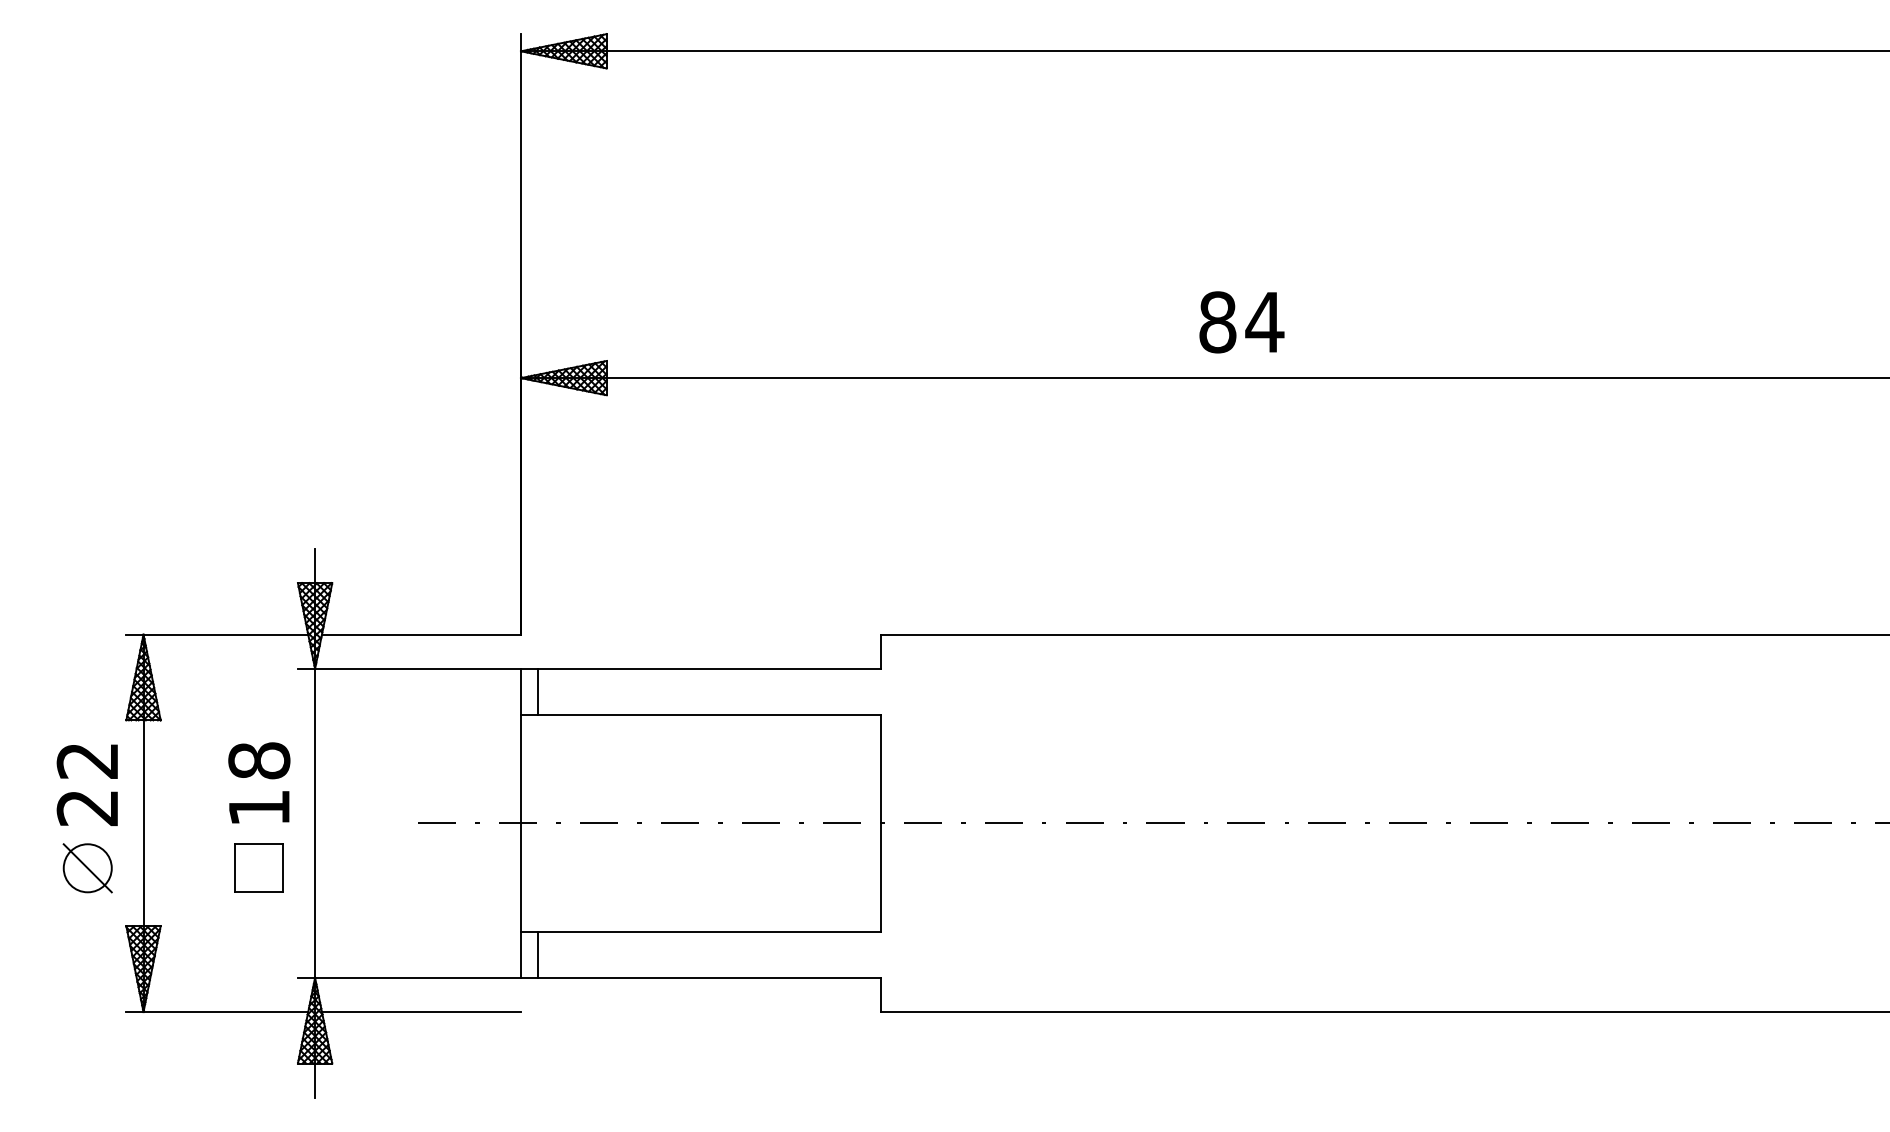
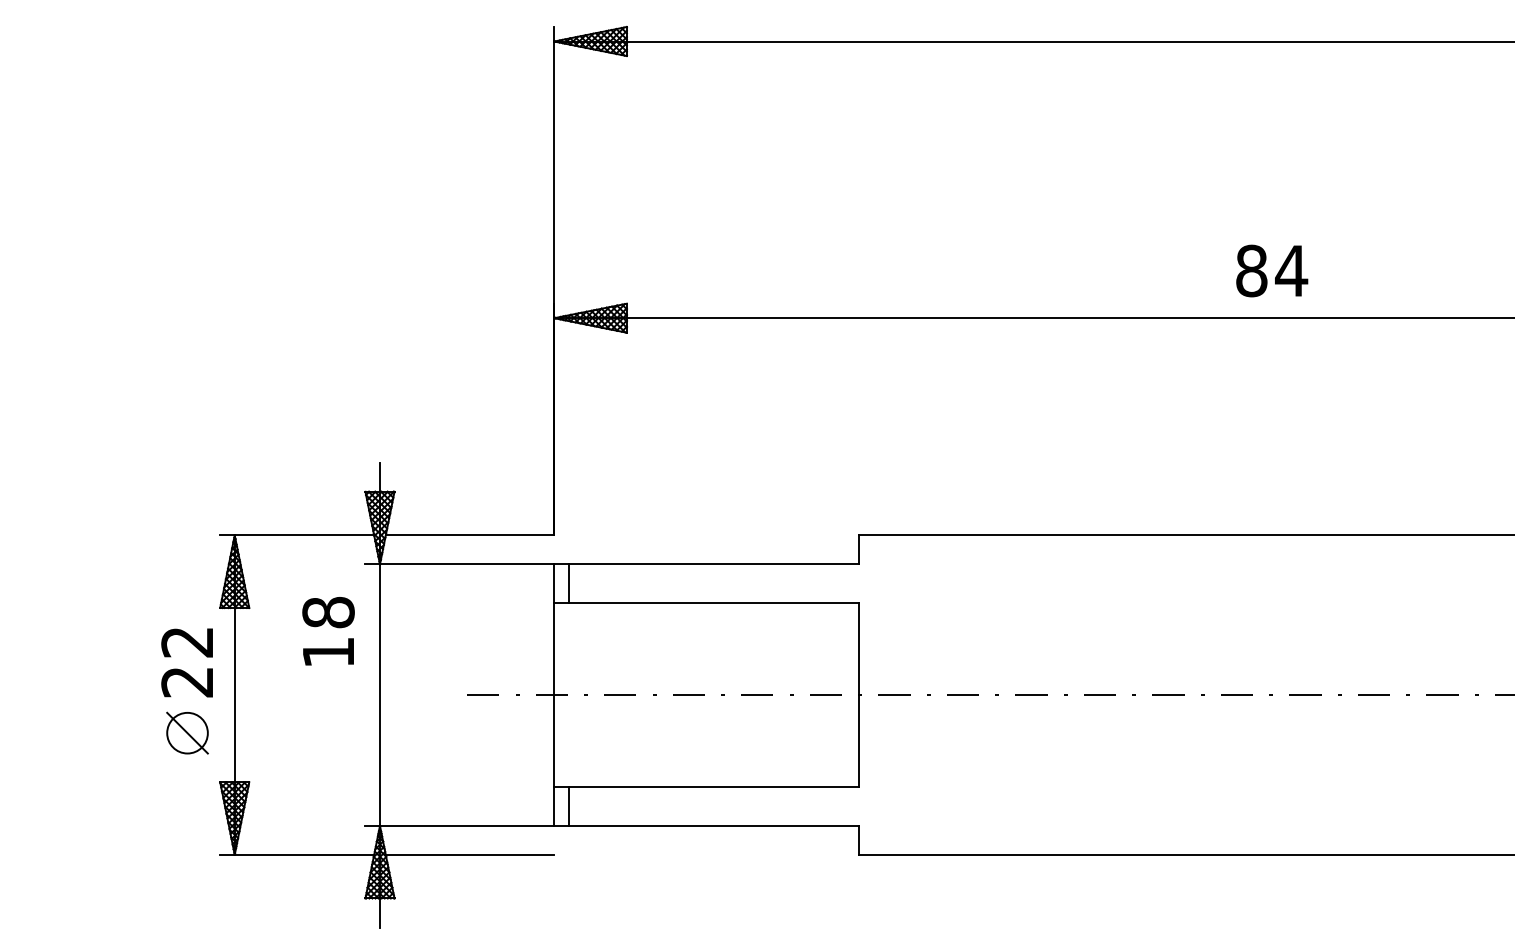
text: (1241, 322) -> (1271, 271), moved
text: (259, 782) -> (328, 630), moved
part: (258, 867) -> (332, 732), removed

